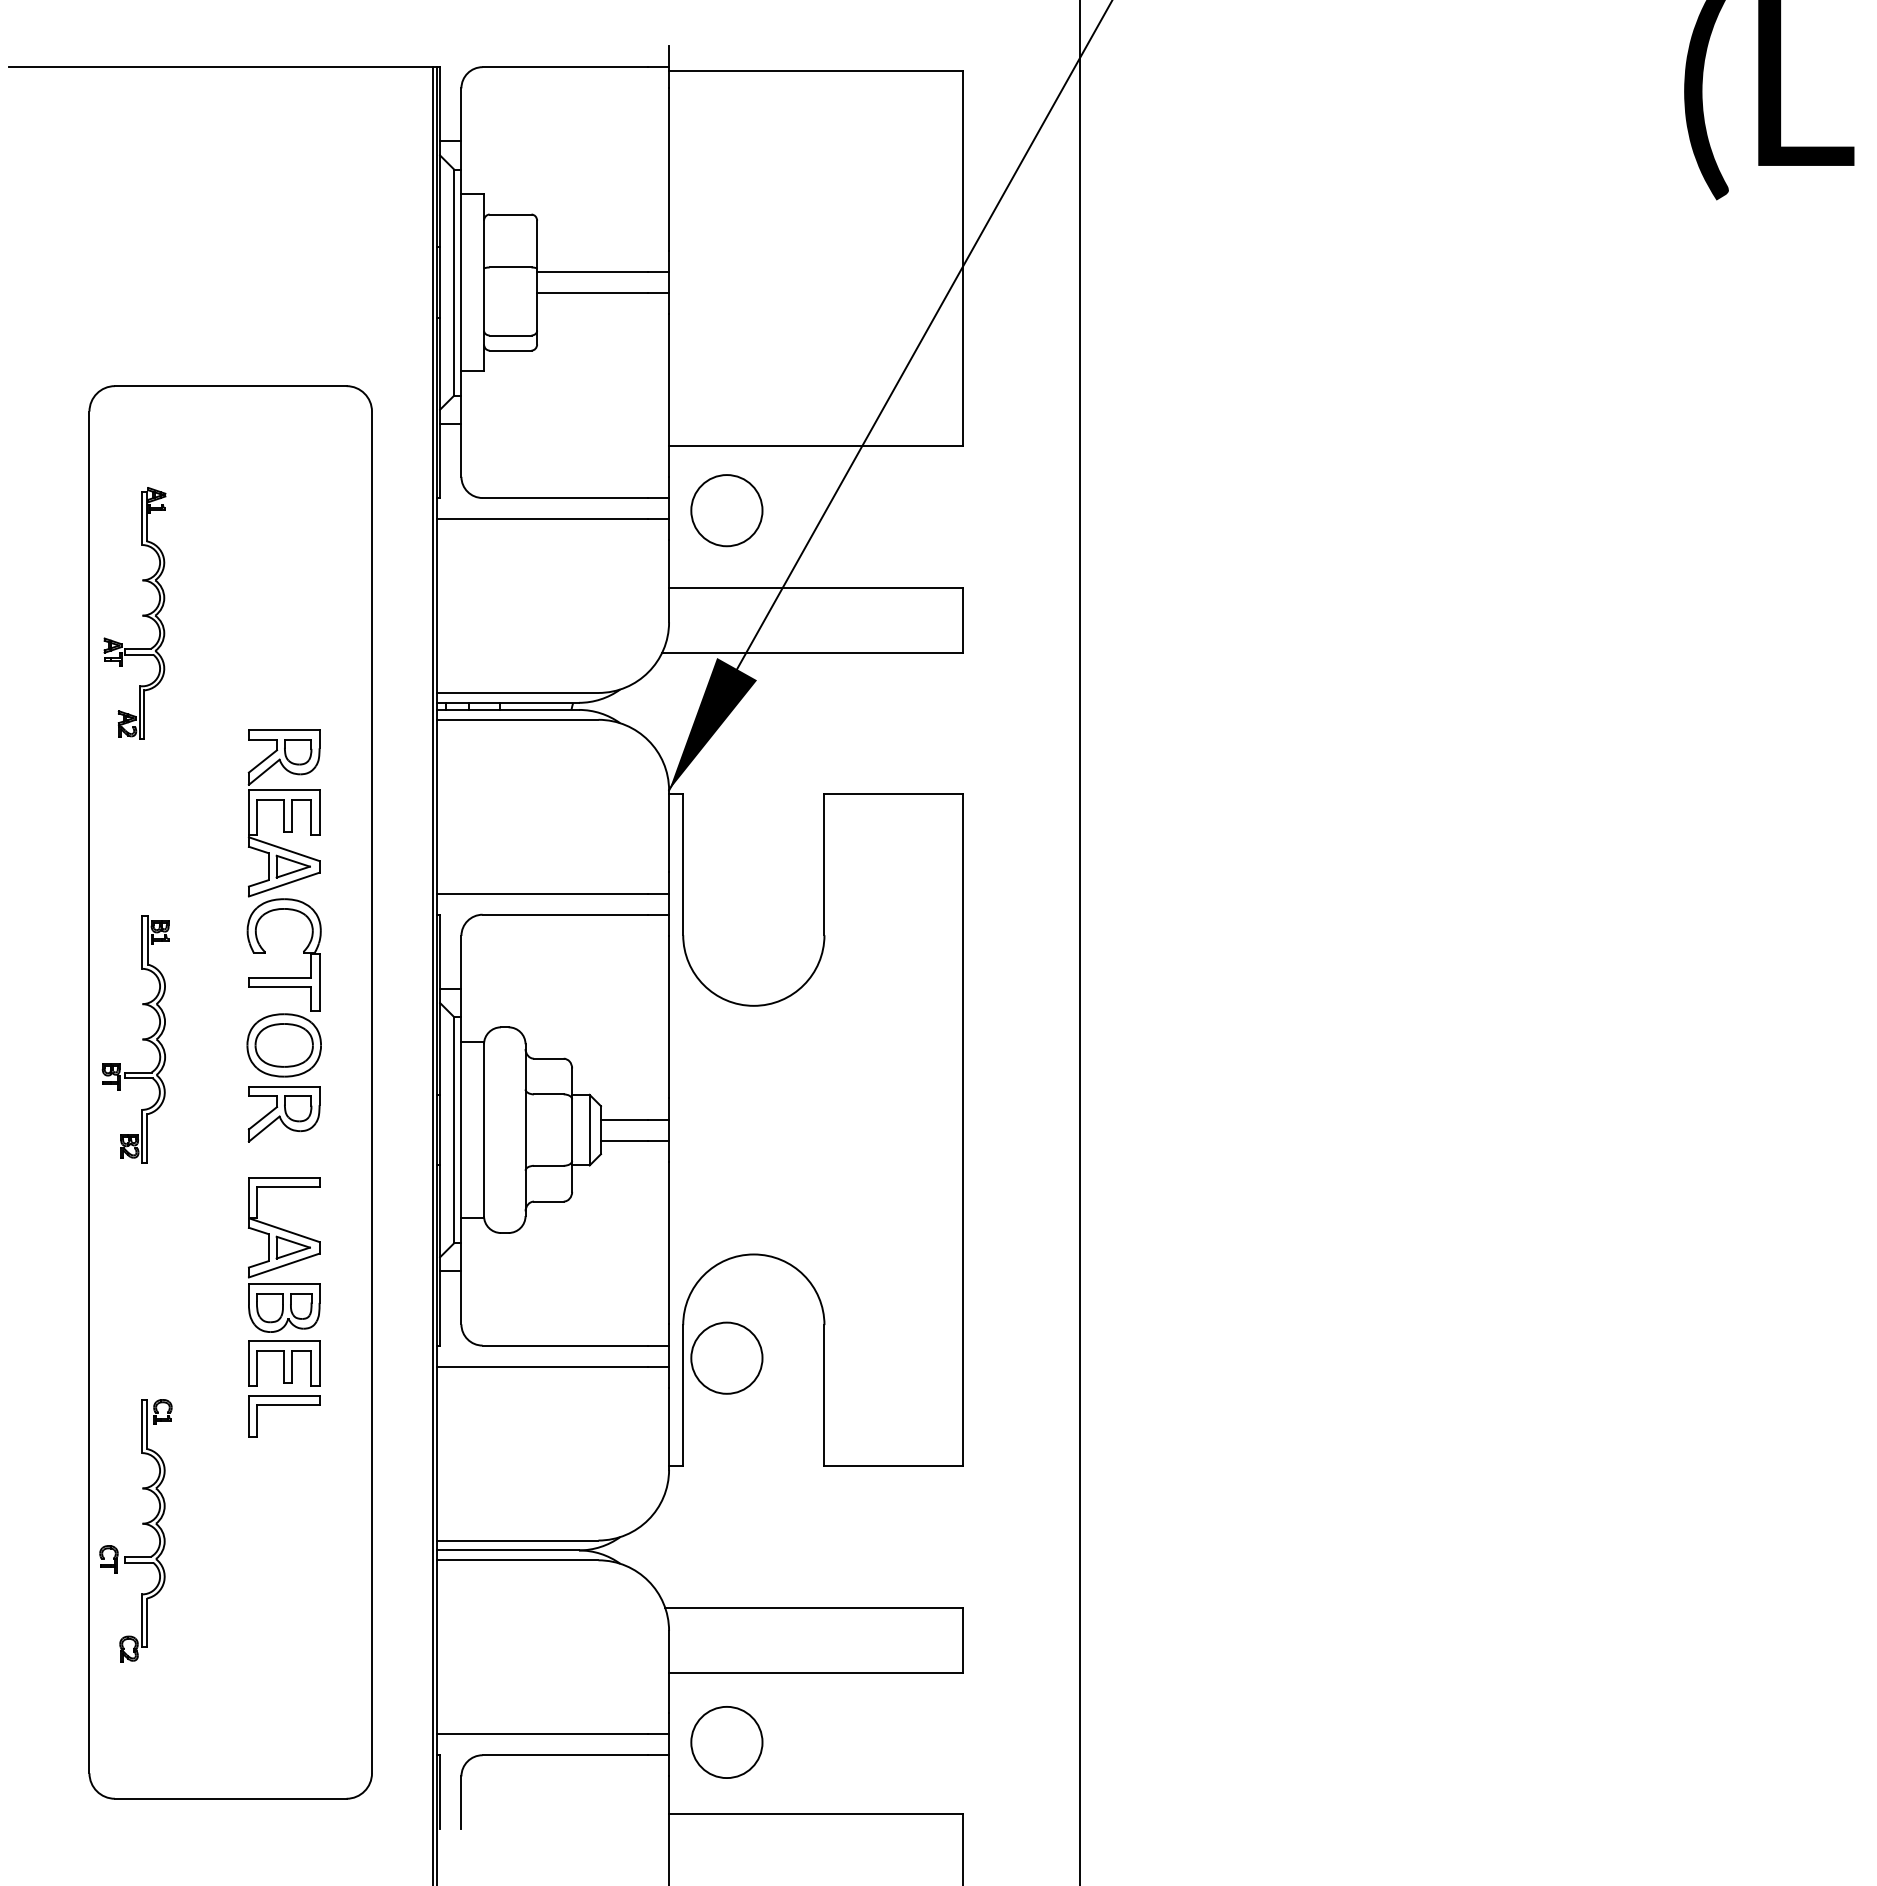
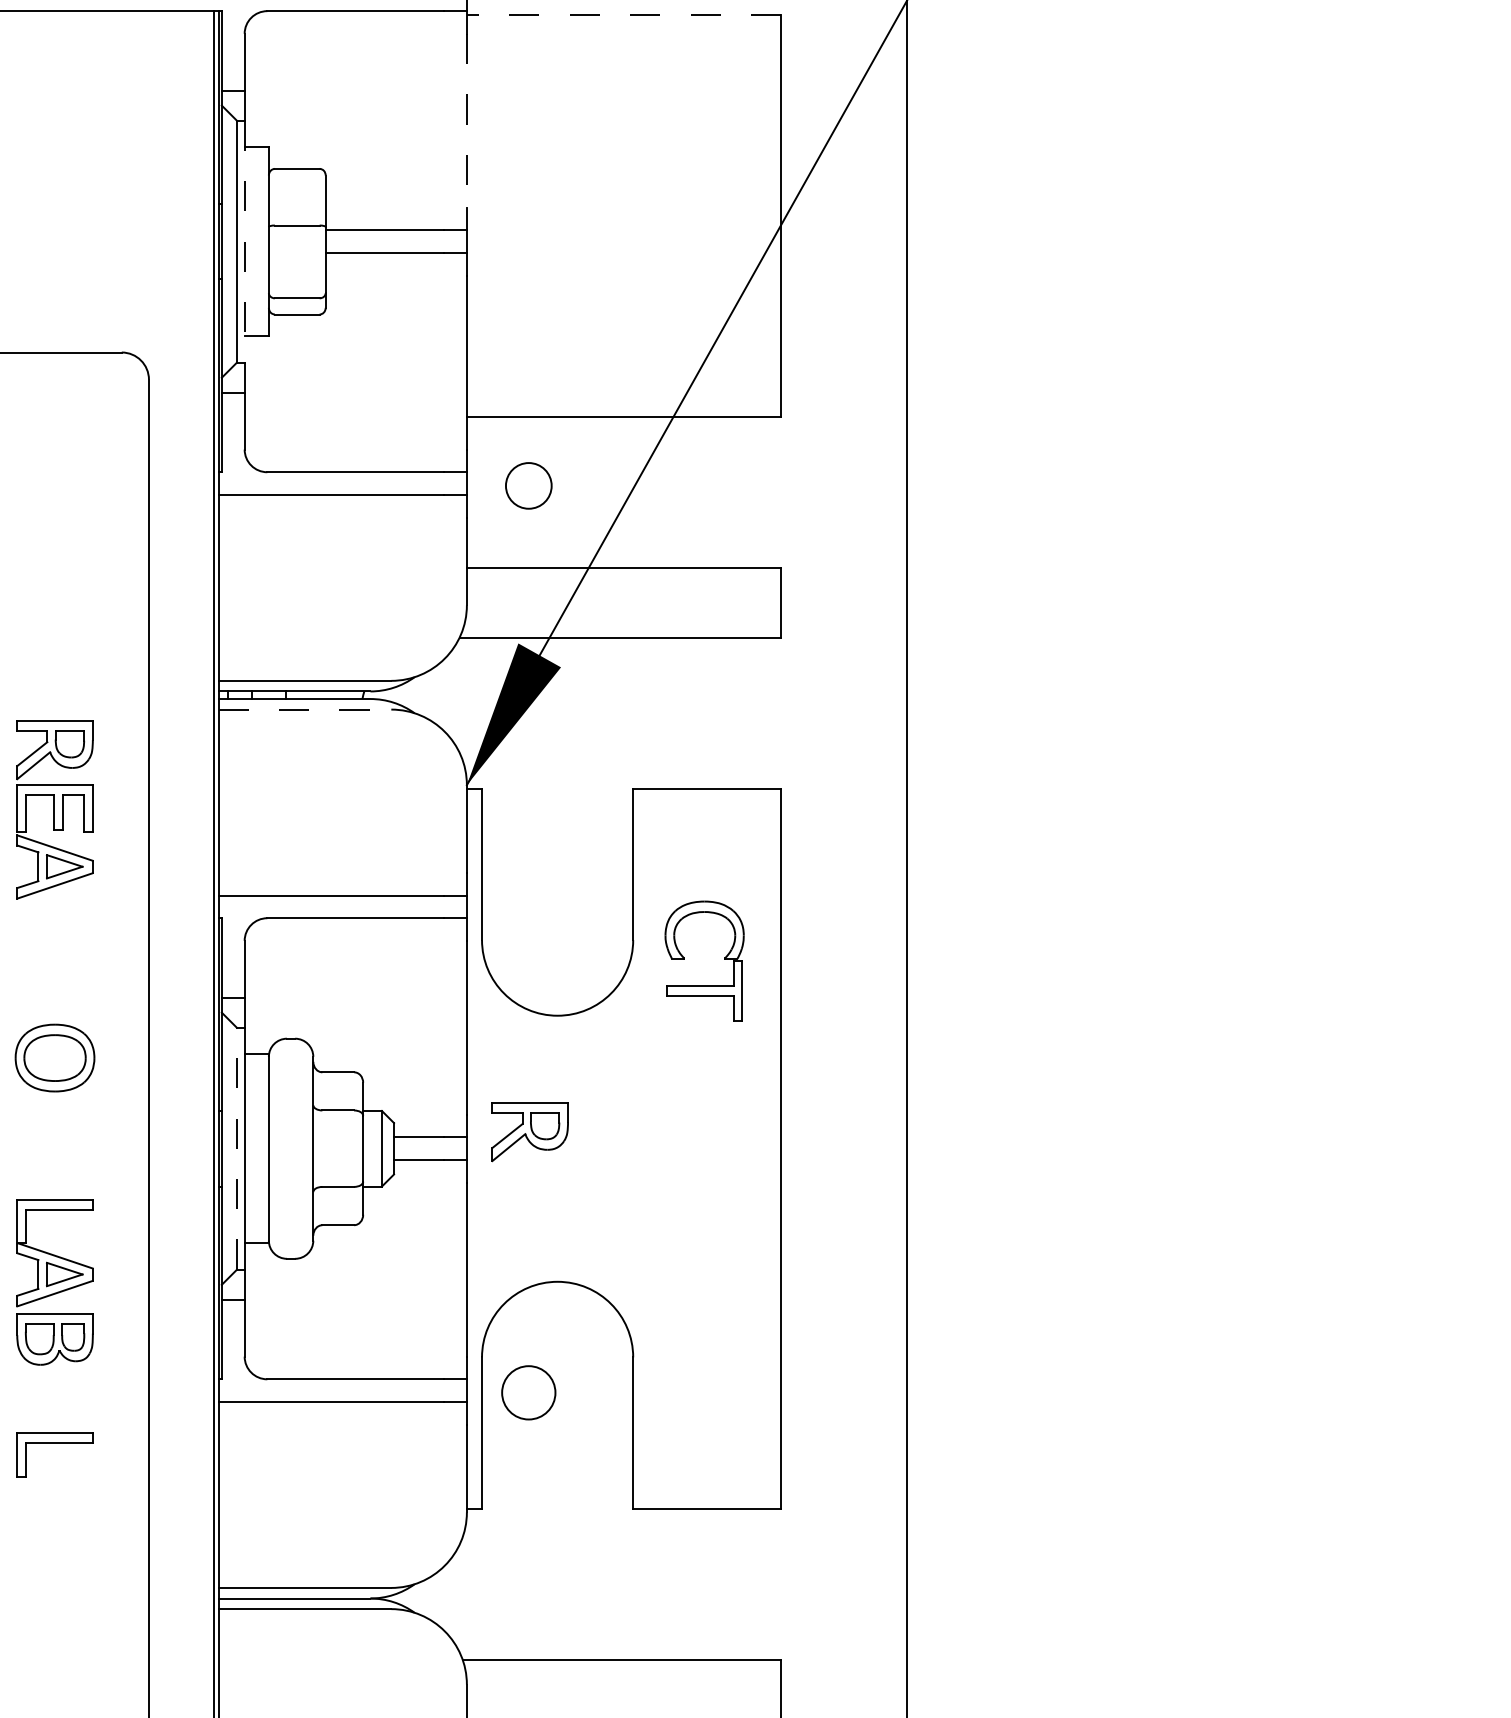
line: (816, 70) -> (624, 14), solid -> dashed
line: (669, 170) -> (467, 121), solid -> dashed
line: (461, 283) -> (244, 242), solid -> dashed
circle: (726, 510) -> (528, 485), size x0.6
line: (517, 719) -> (304, 709), solid -> dashed
part: (265, 953) -> (684, 959), moved
part: (283, 1114) -> (529, 1131), moved
line: (454, 1129) -> (237, 1148), solid -> dashed
circle: (726, 1357) -> (528, 1392), size x0.7
part: (284, 1363) -> (55, 1398), removed

